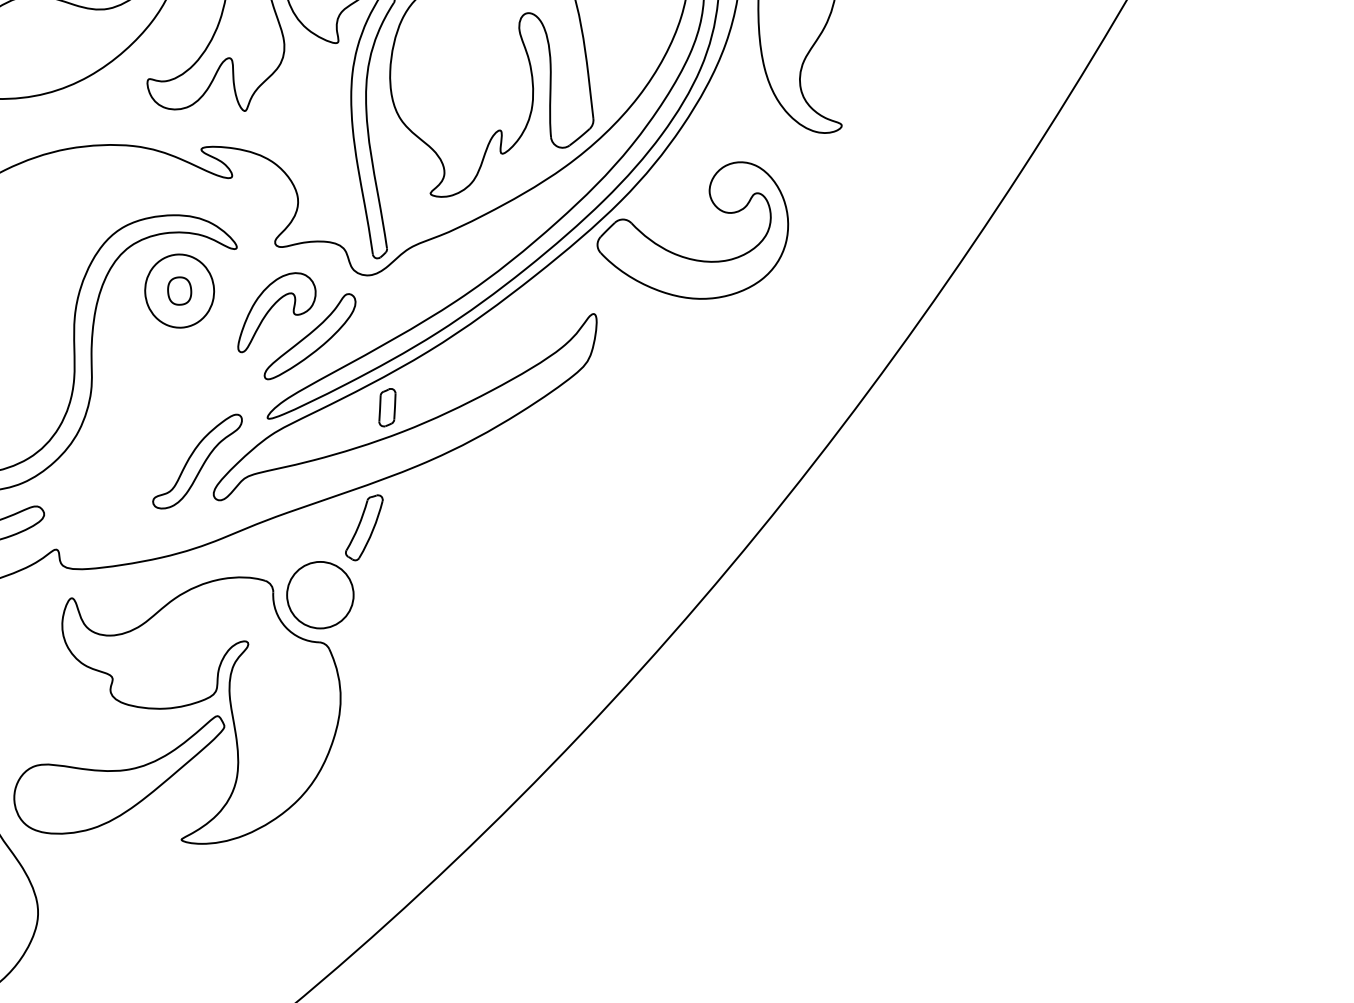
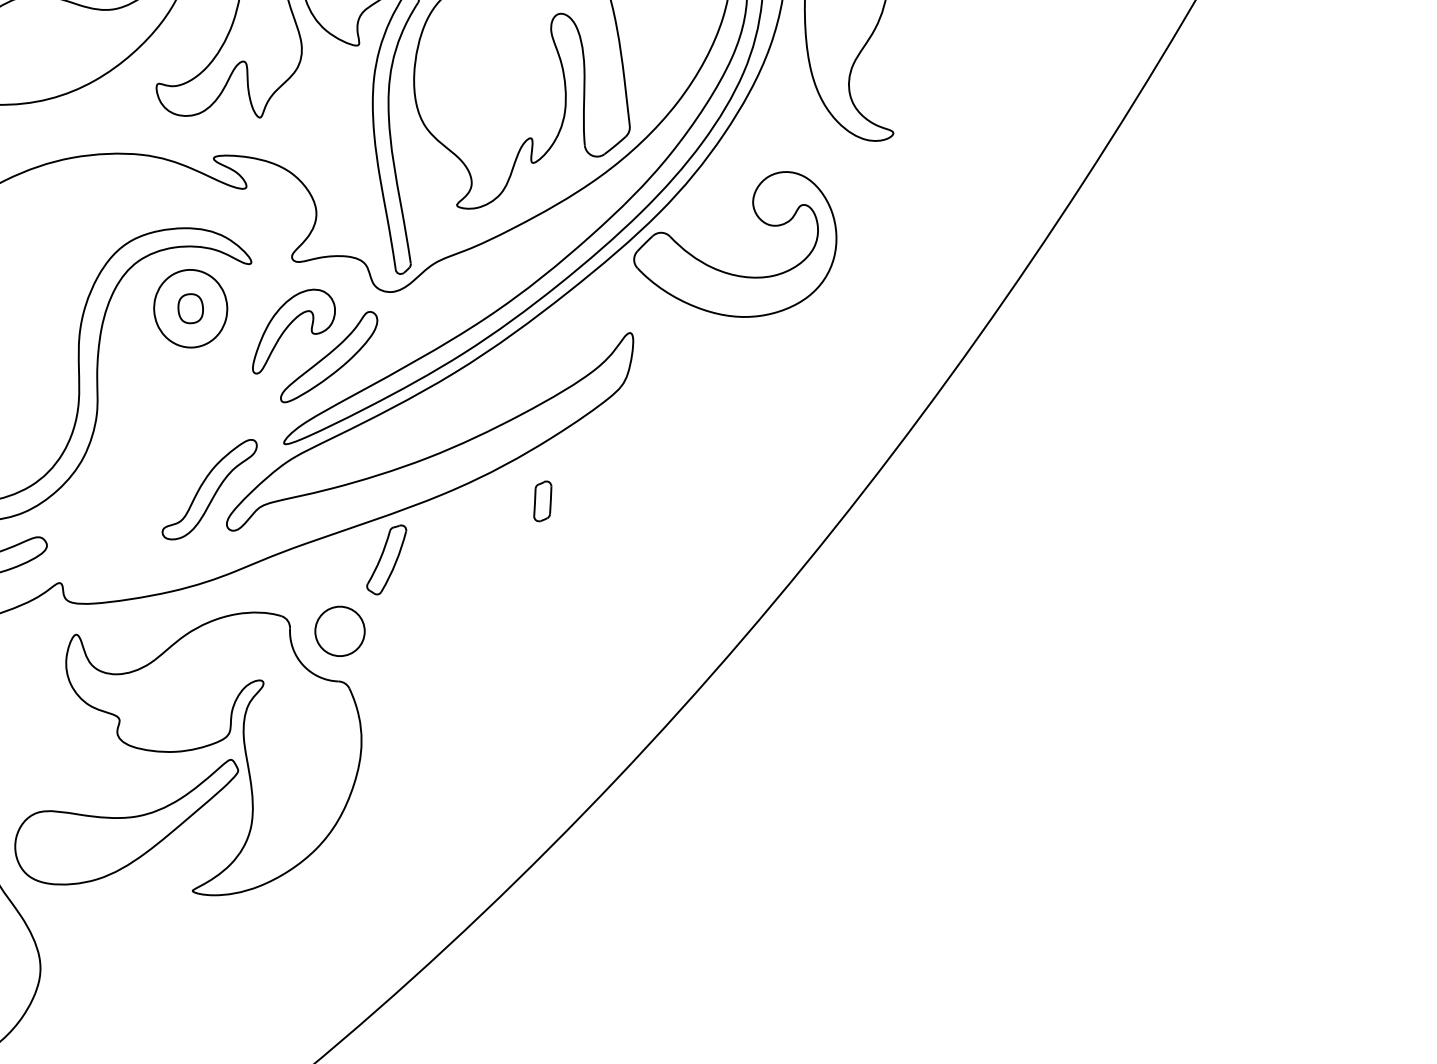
part: (387, 407) -> (542, 501), moved
circle: (320, 594) -> (340, 630), size x0.7

